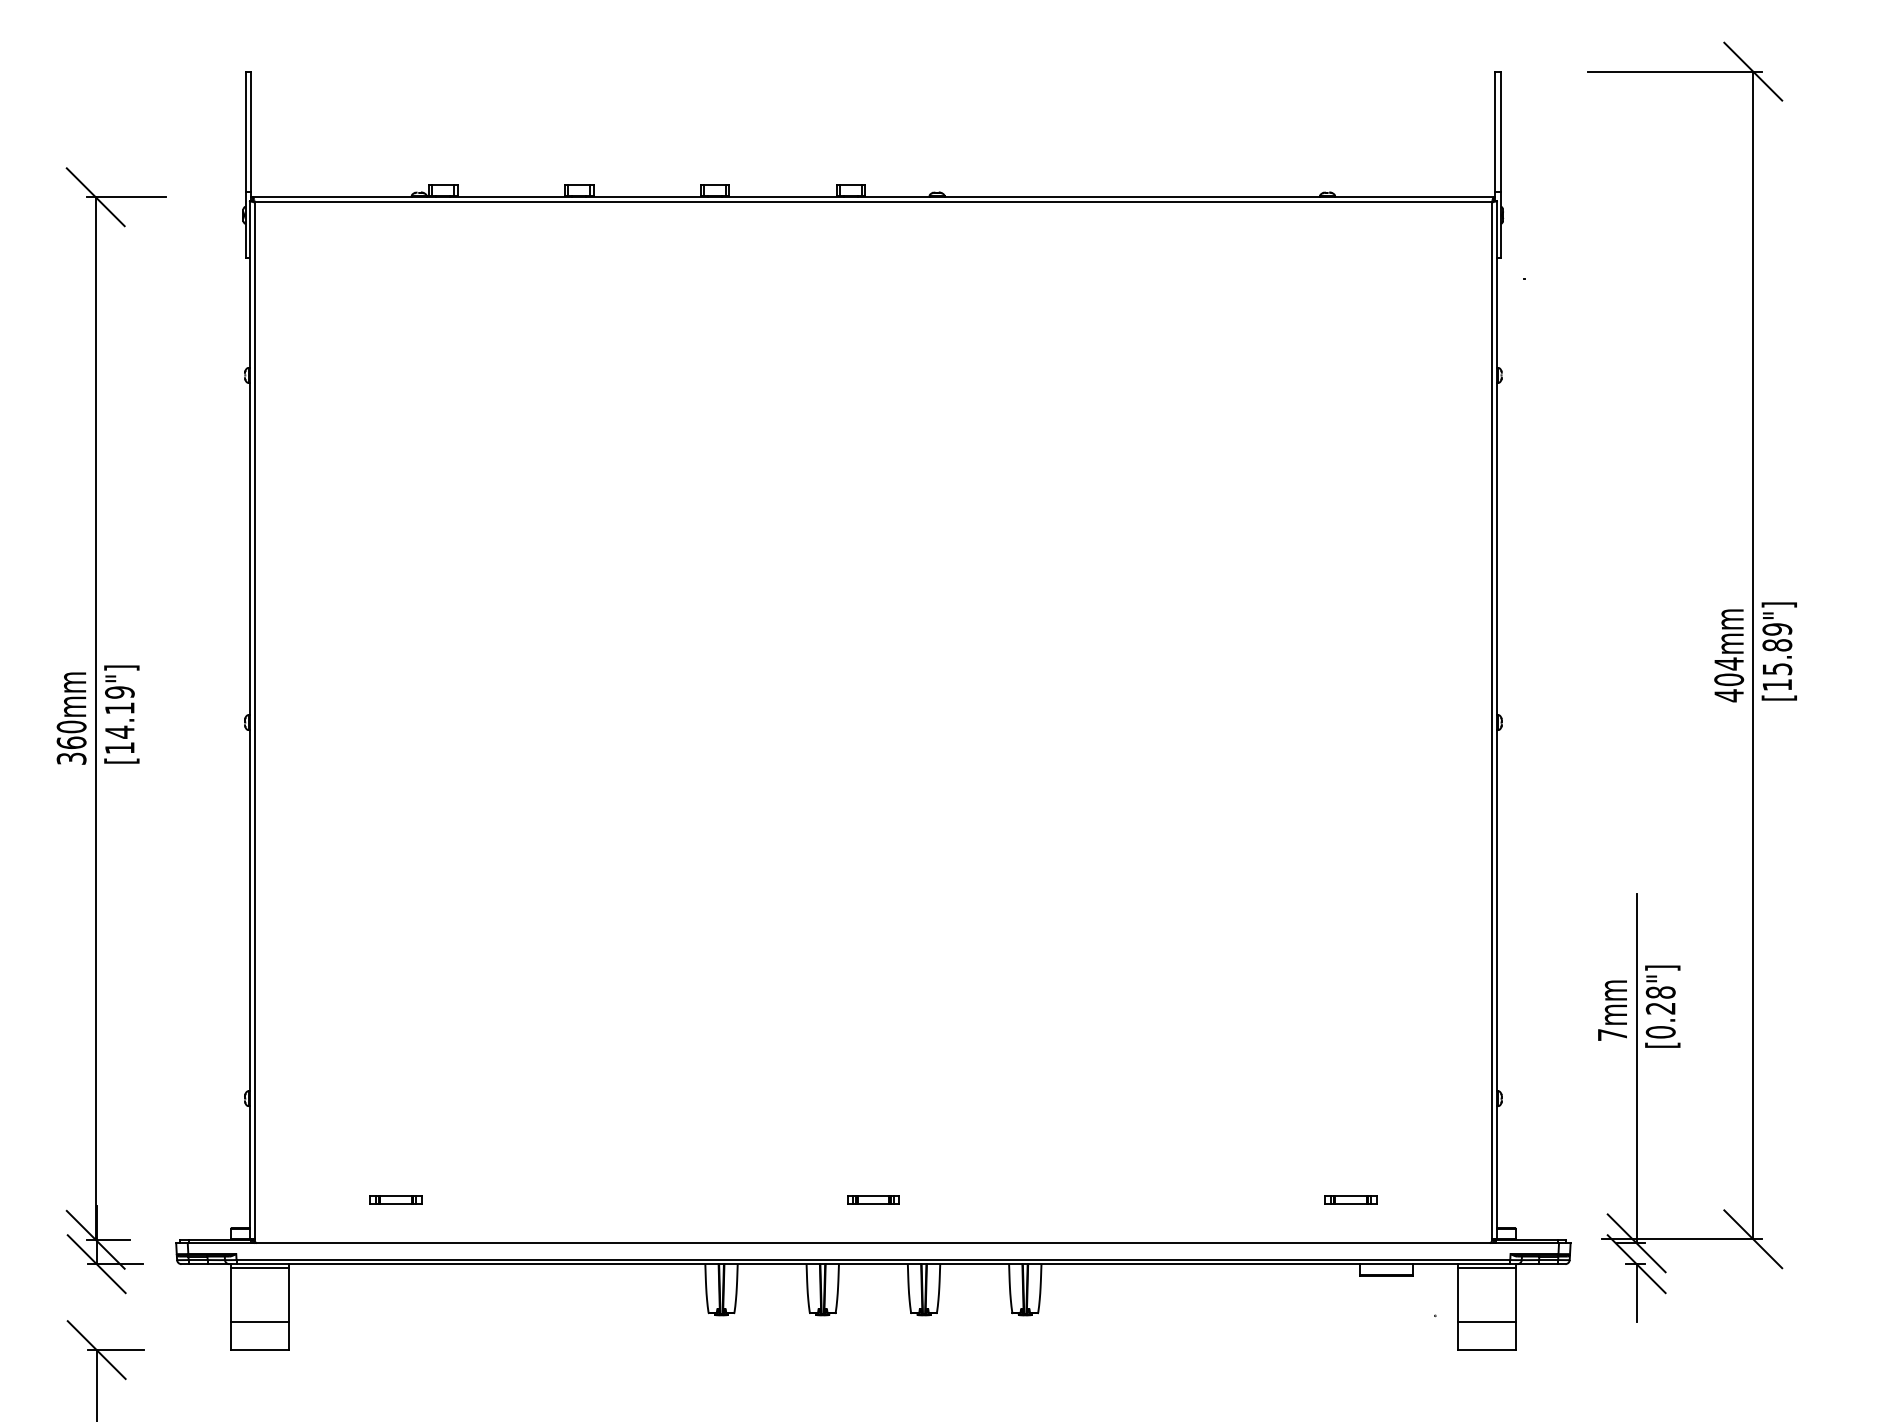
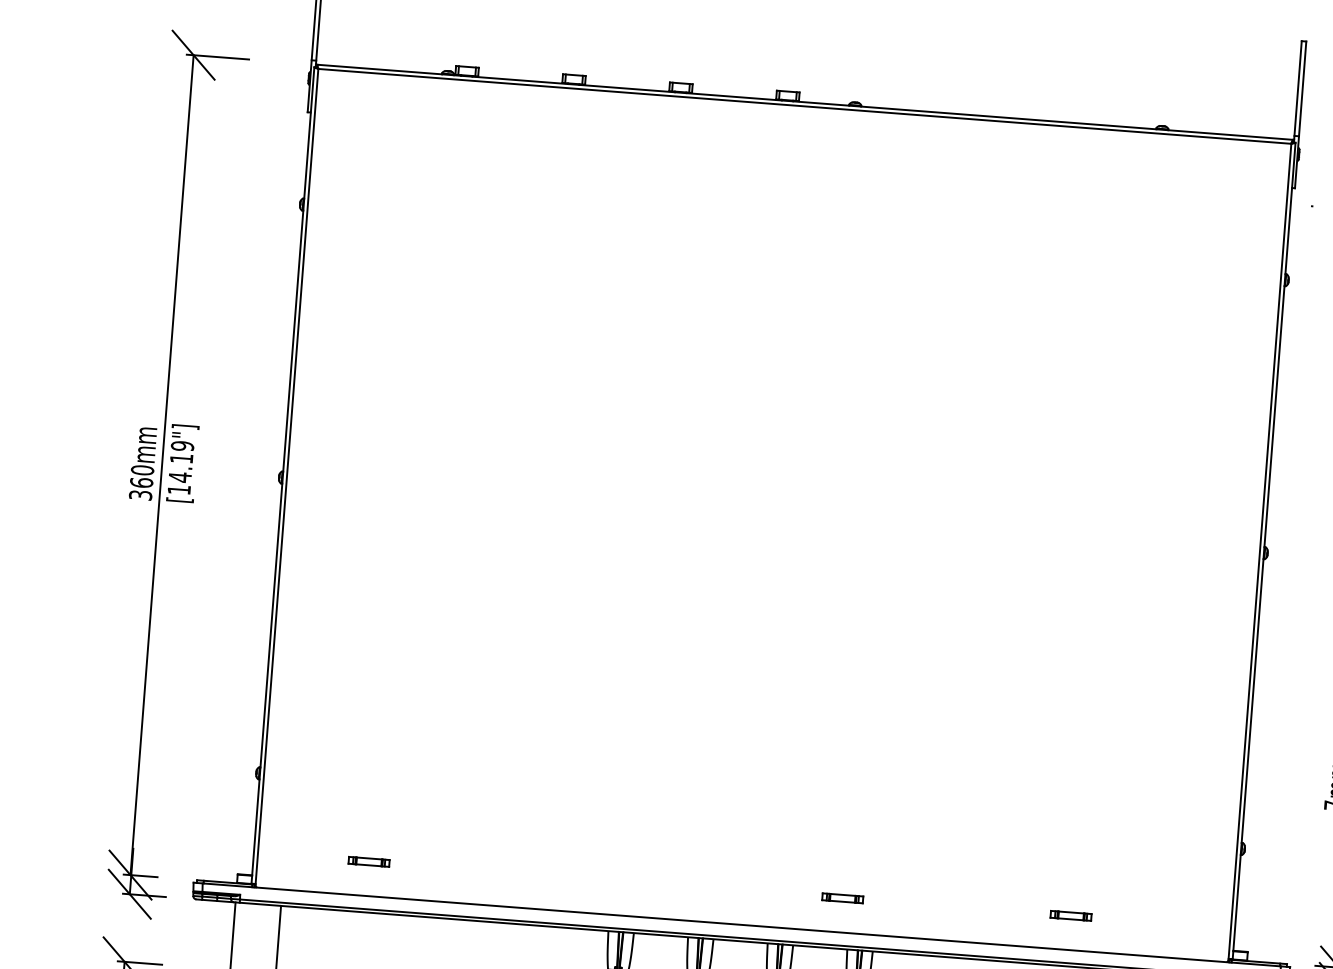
part: (873, 1199) -> (842, 898), moved
part: (1350, 1199) -> (1070, 915), moved
line: (260, 1268) -> (258, 907), removed
line: (260, 1322) -> (255, 950), removed

